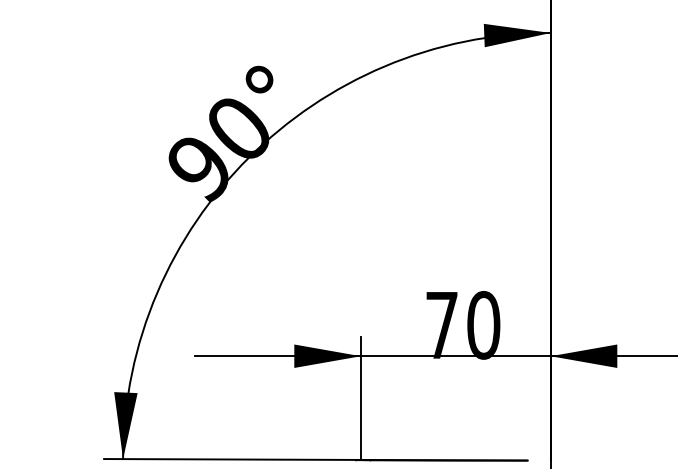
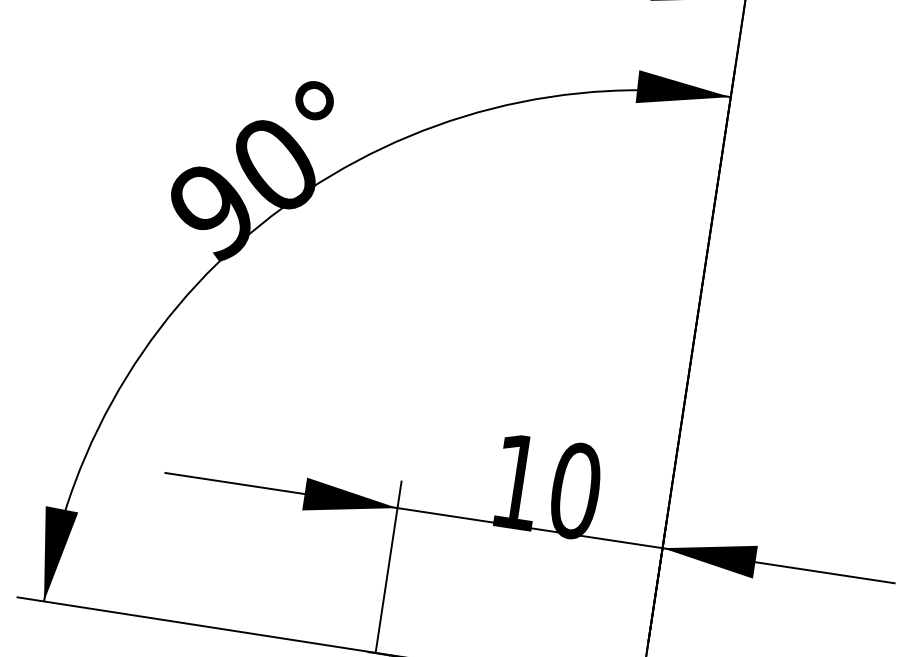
text: (441, 325) -> (516, 482), 70 -> 10

